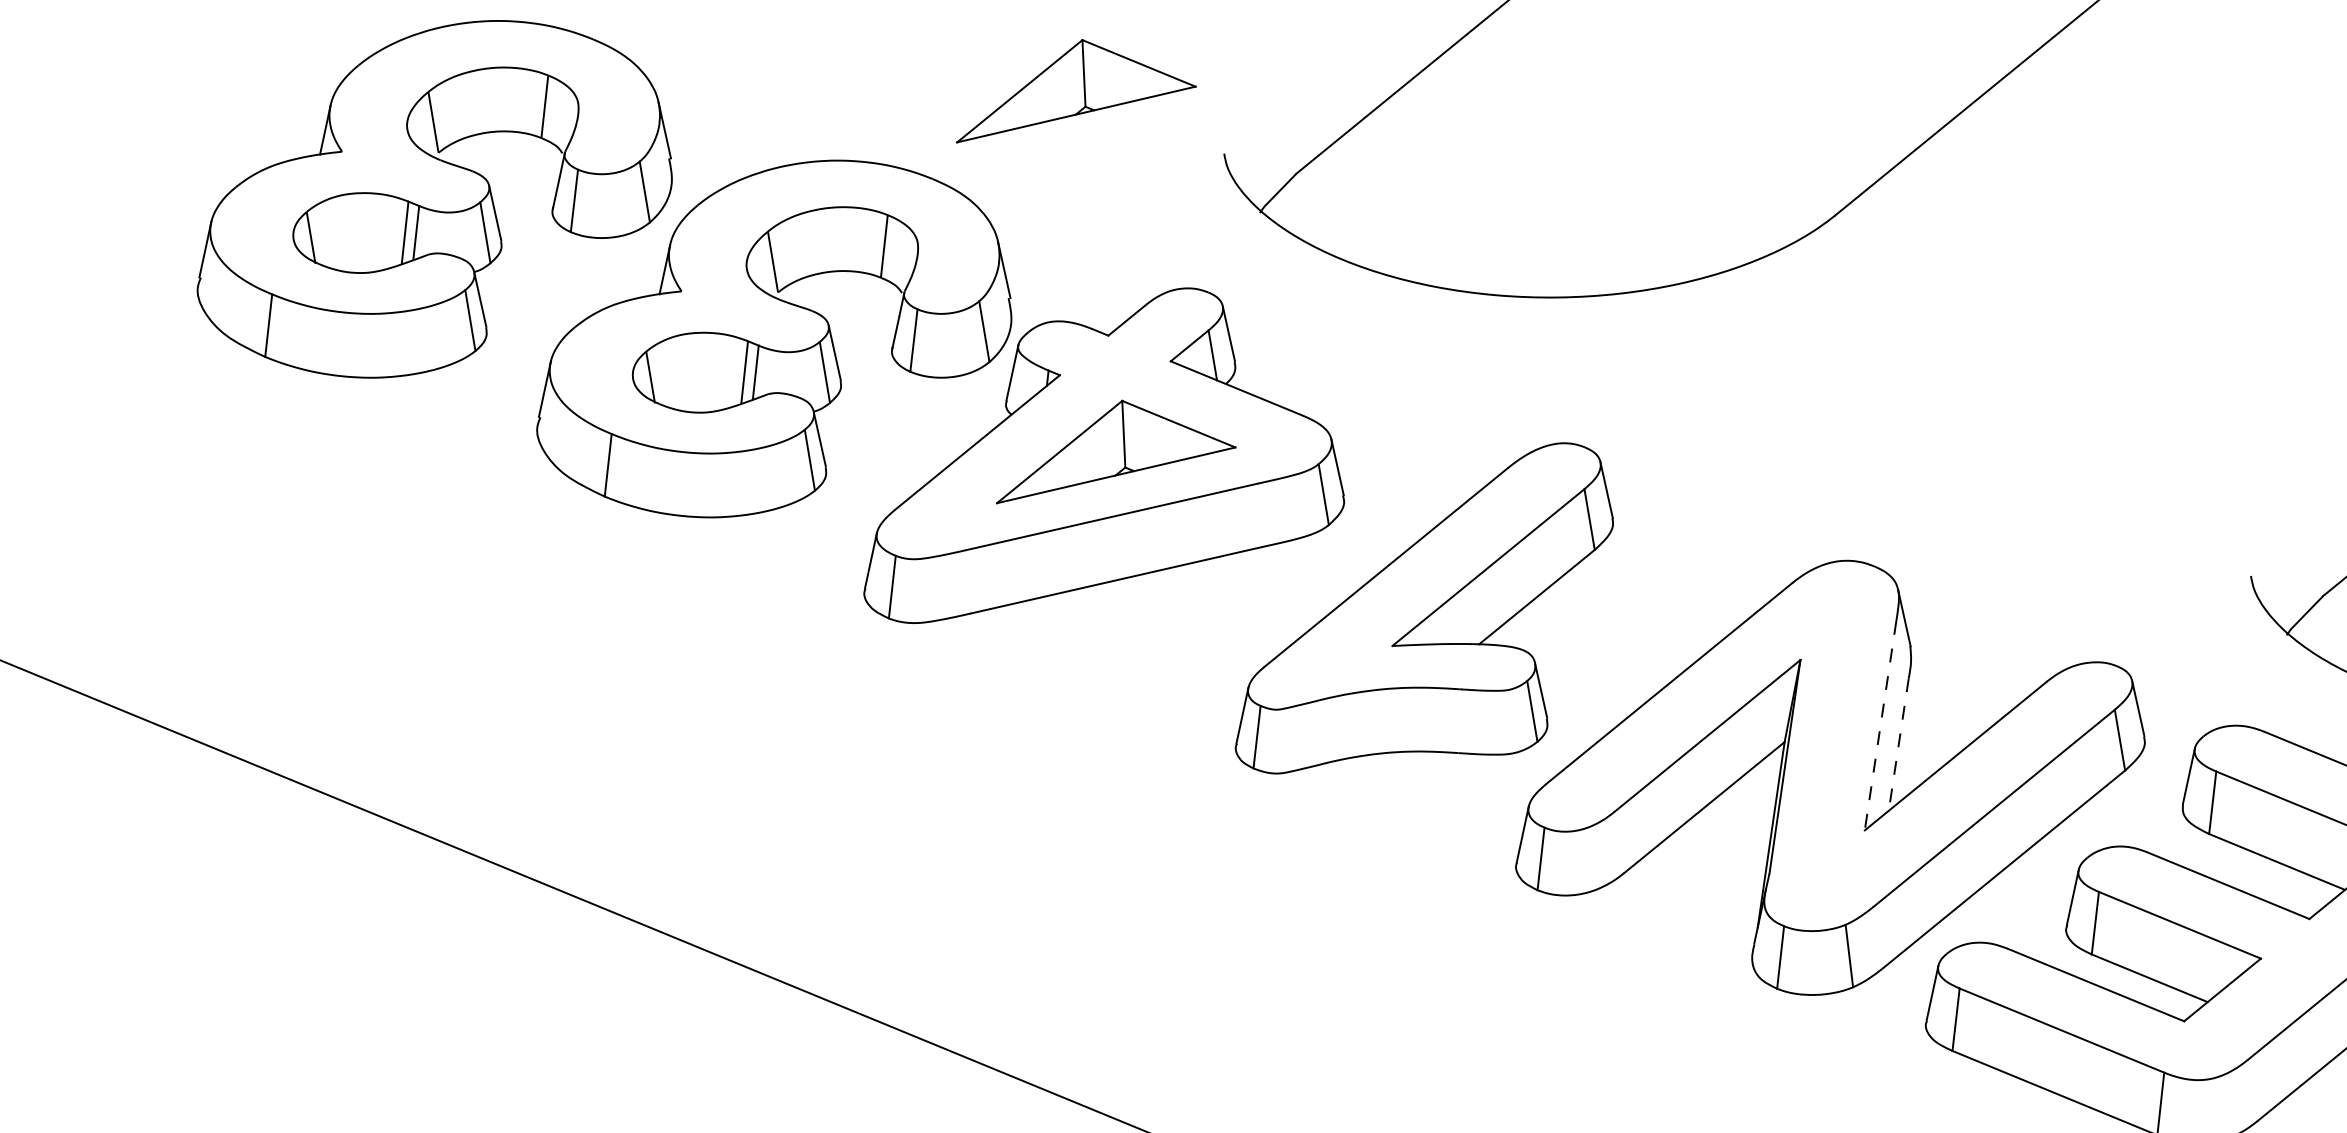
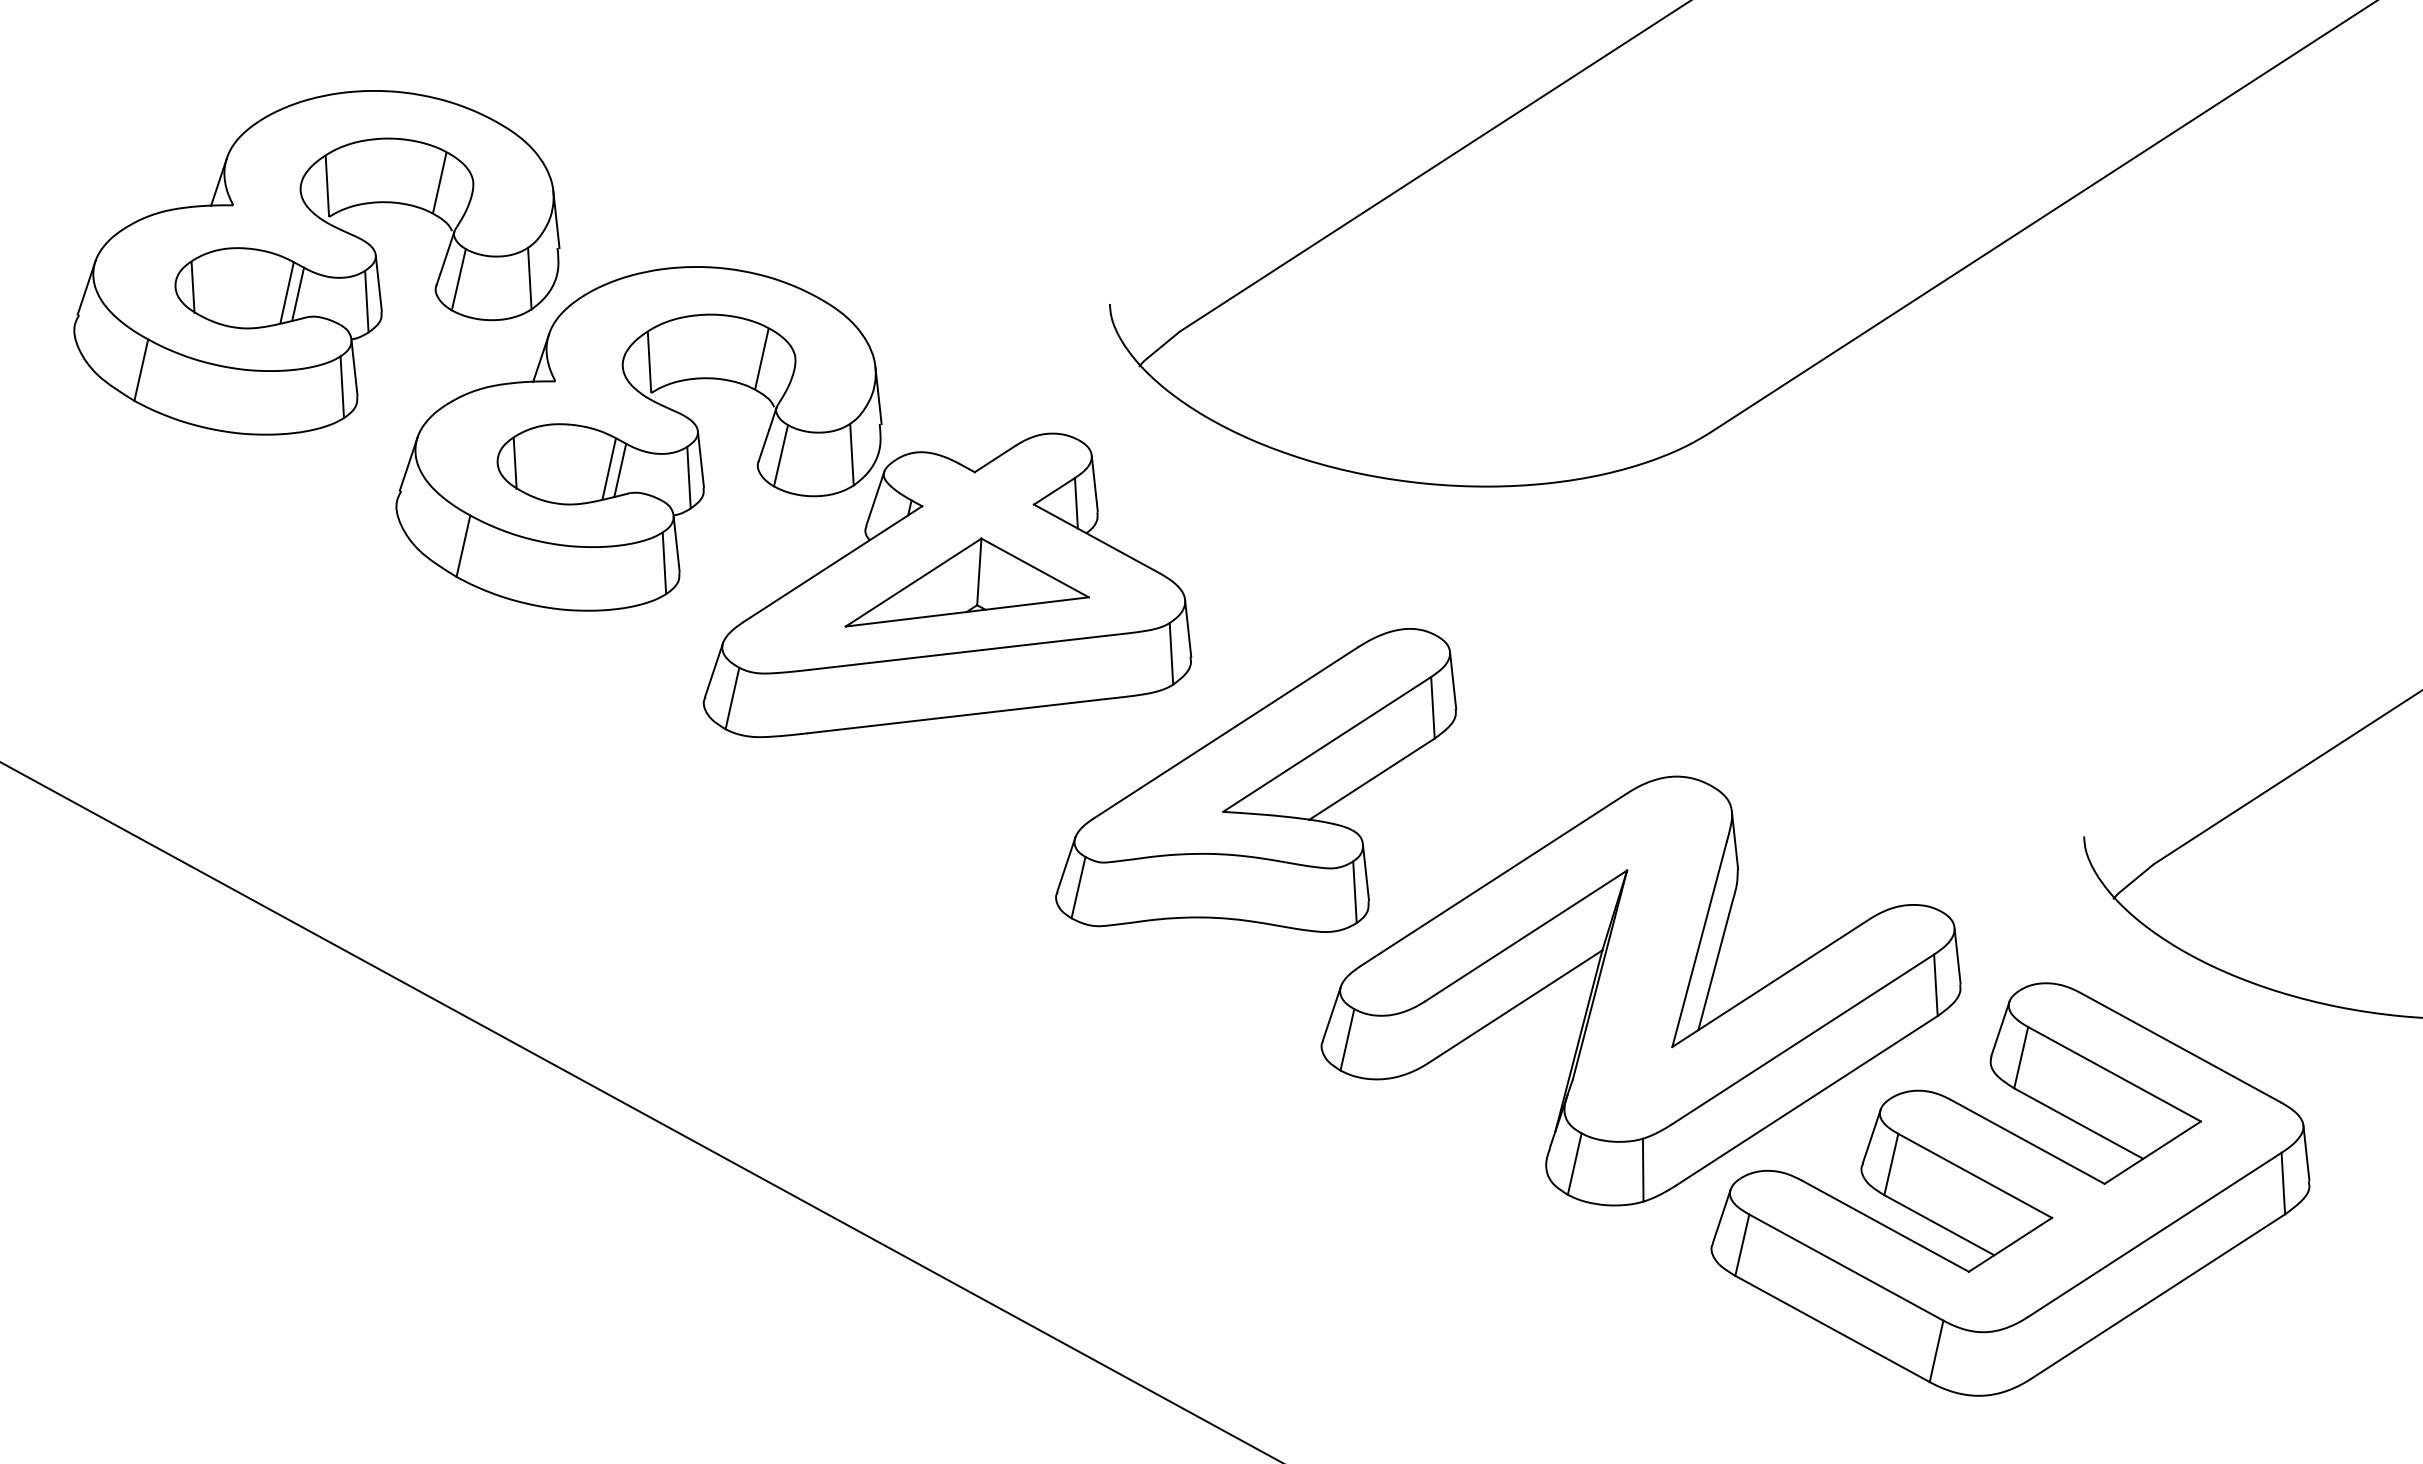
part: (1072, 85) -> (966, 219), removed
line: (1880, 725) -> (1699, 944), dashed -> solid
line: (1898, 744) -> (1715, 965), dashed -> solid

